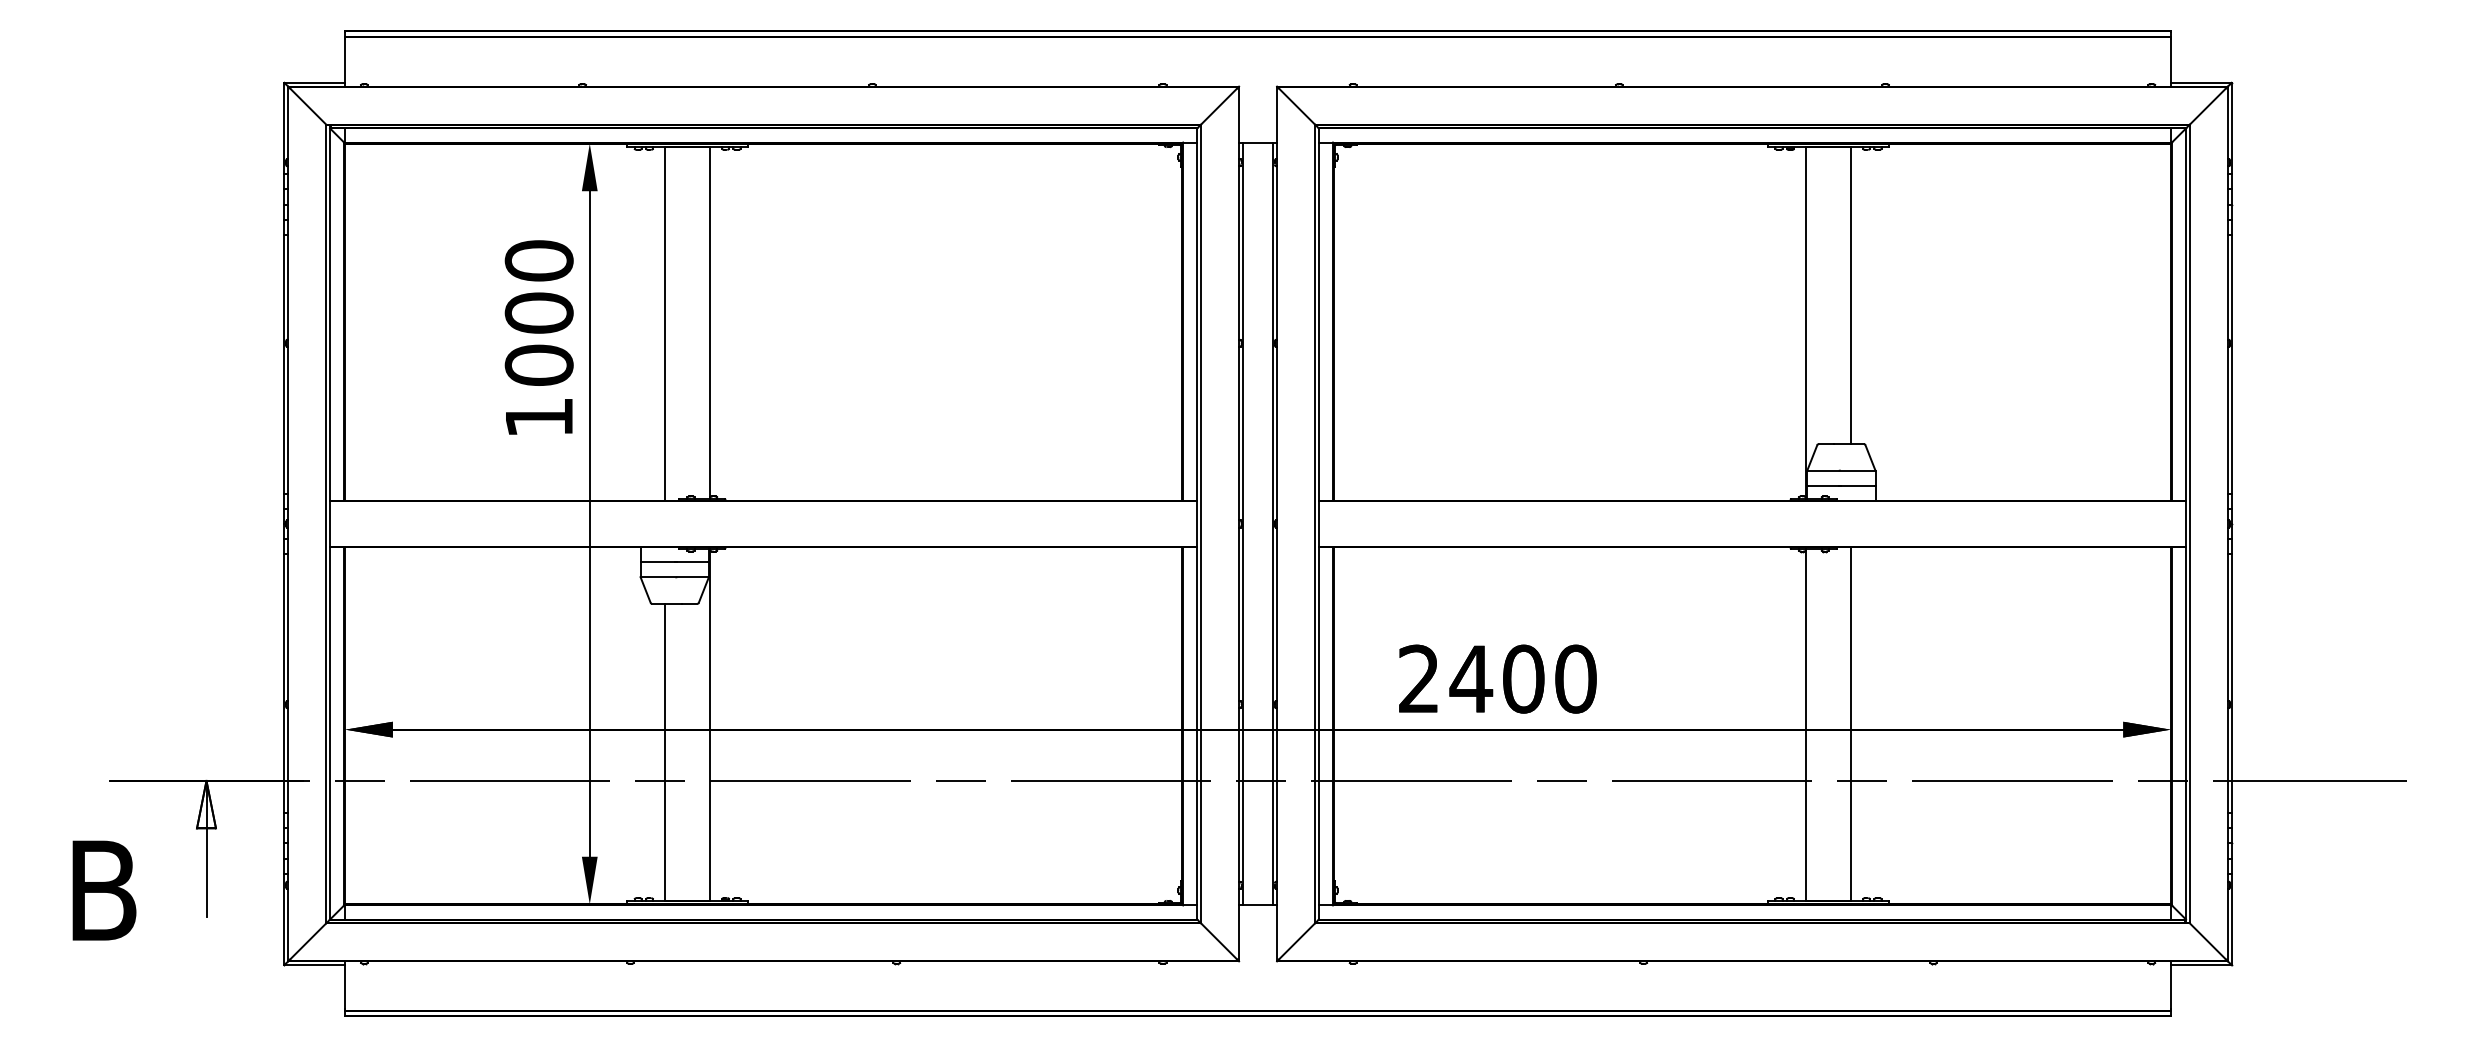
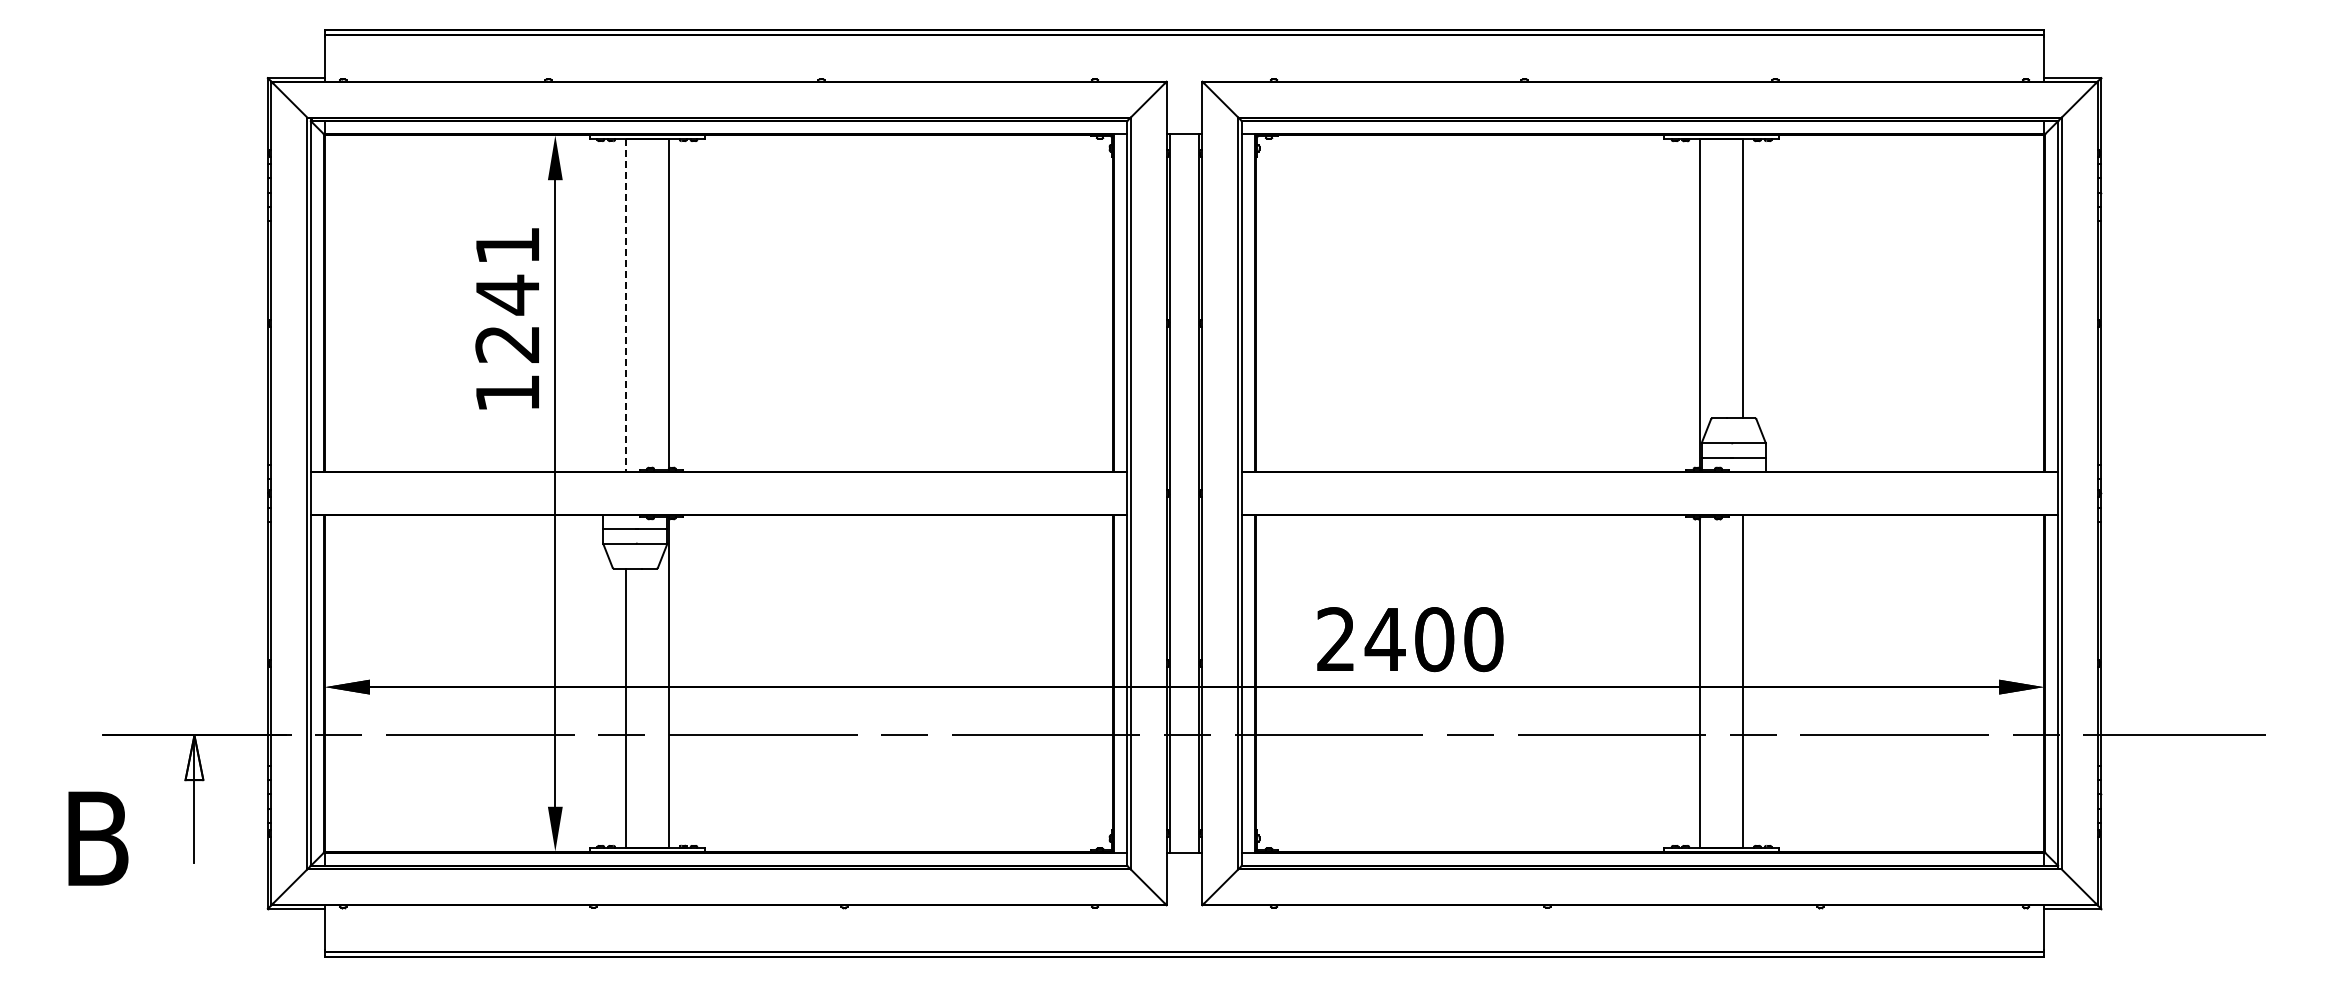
text: (538, 312) -> (507, 294), 1000 -> 1241
line: (664, 324) -> (625, 305), solid -> dashed

